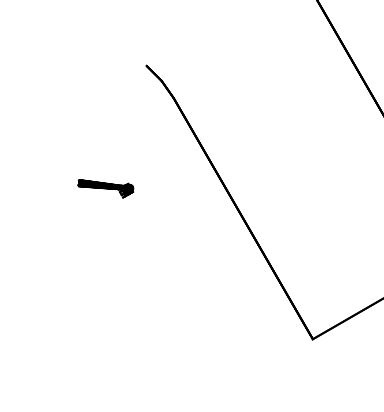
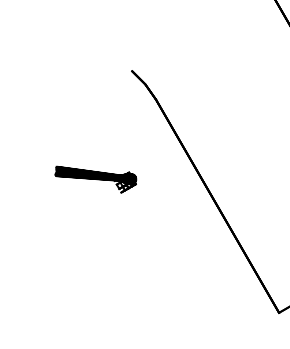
part: (105, 188) -> (95, 179), size x1.67

